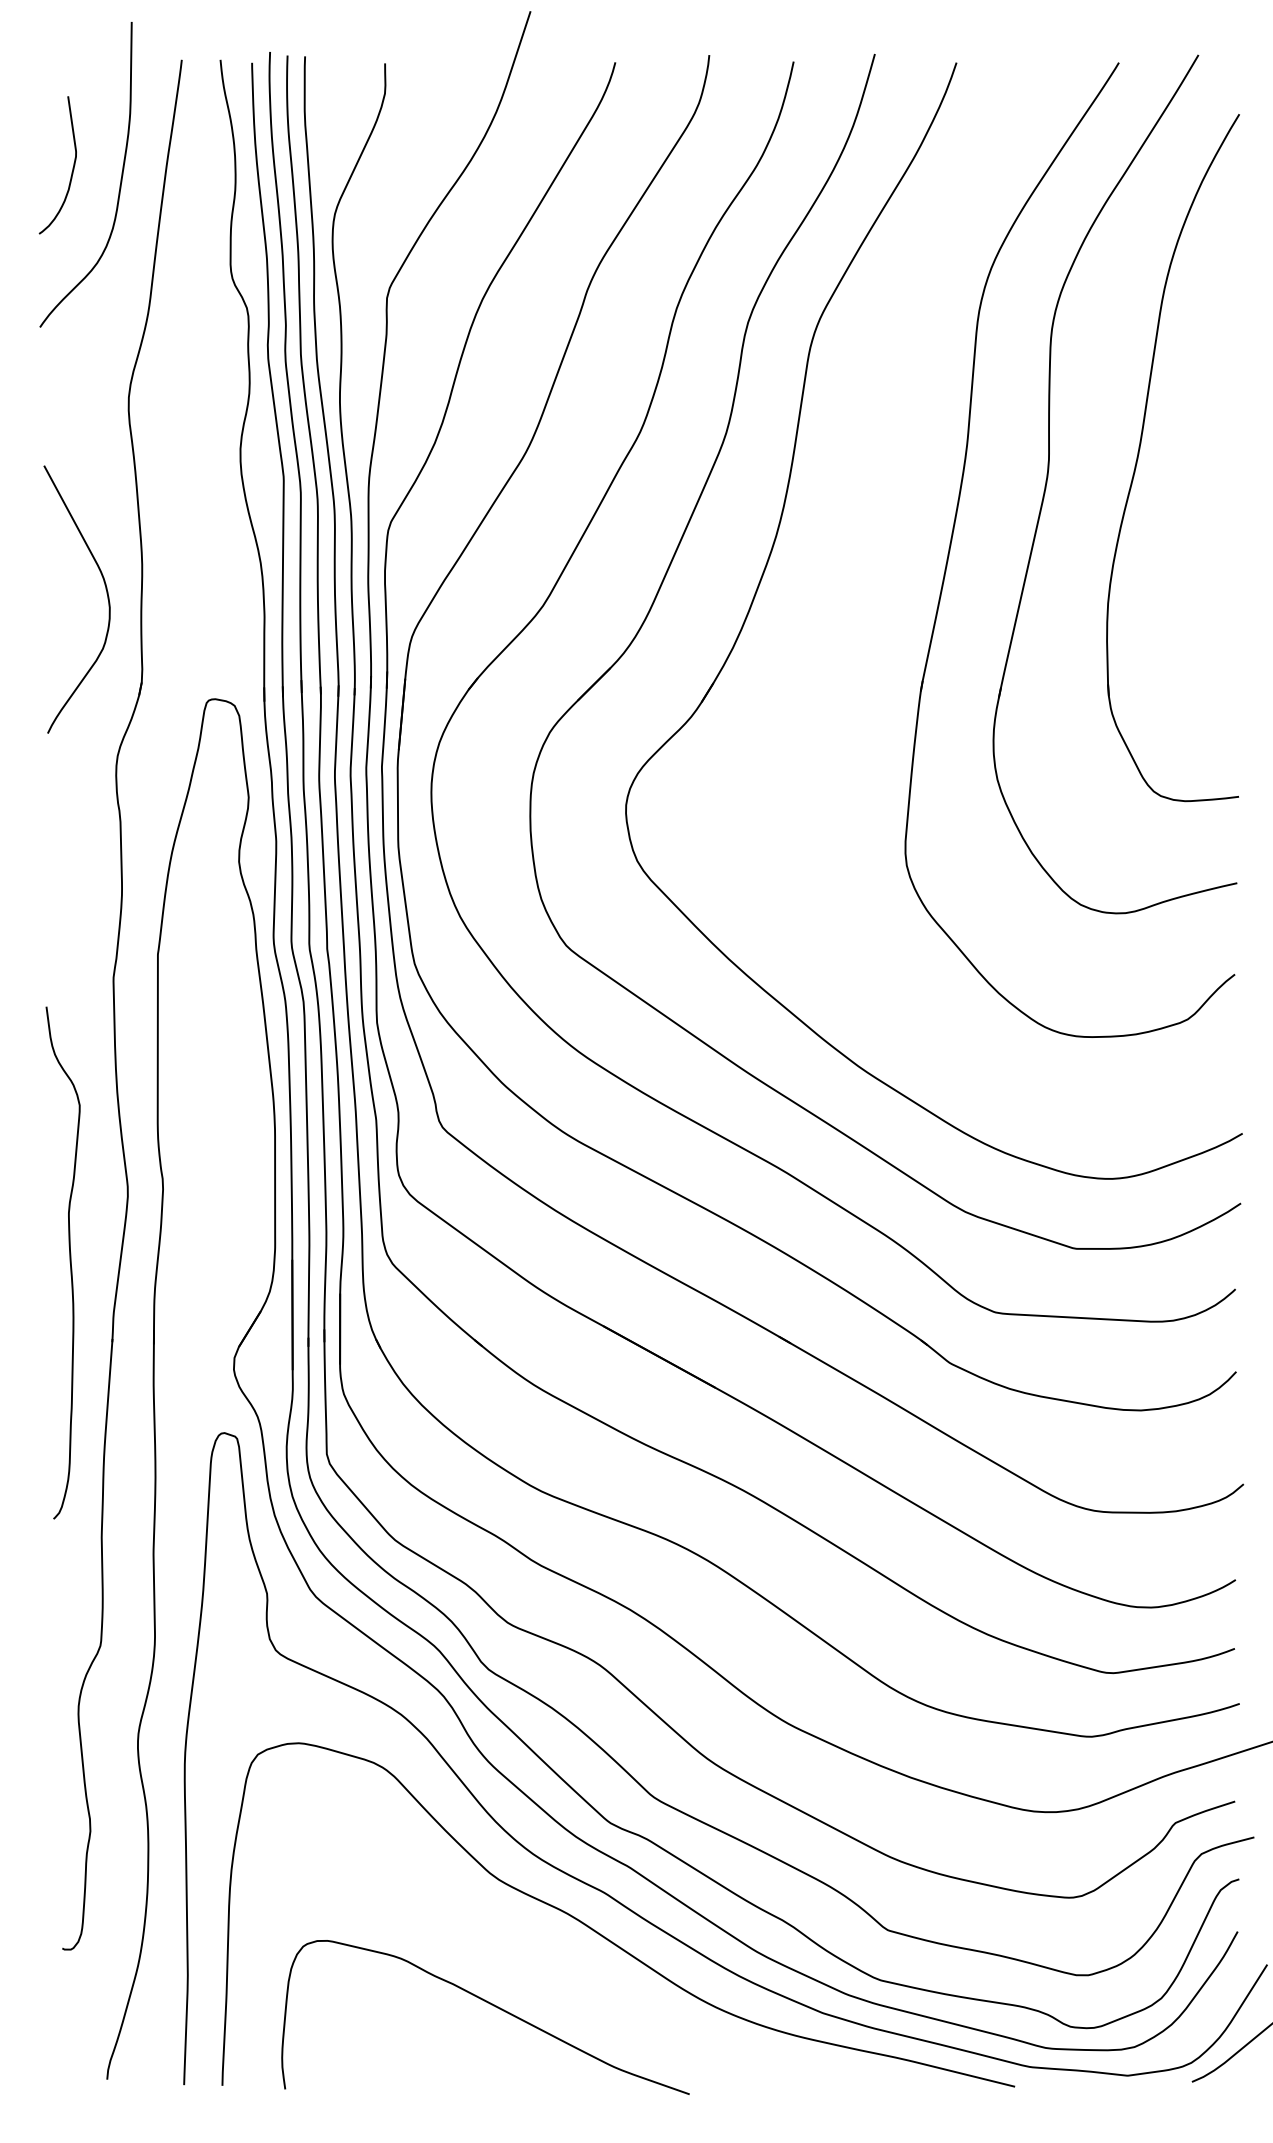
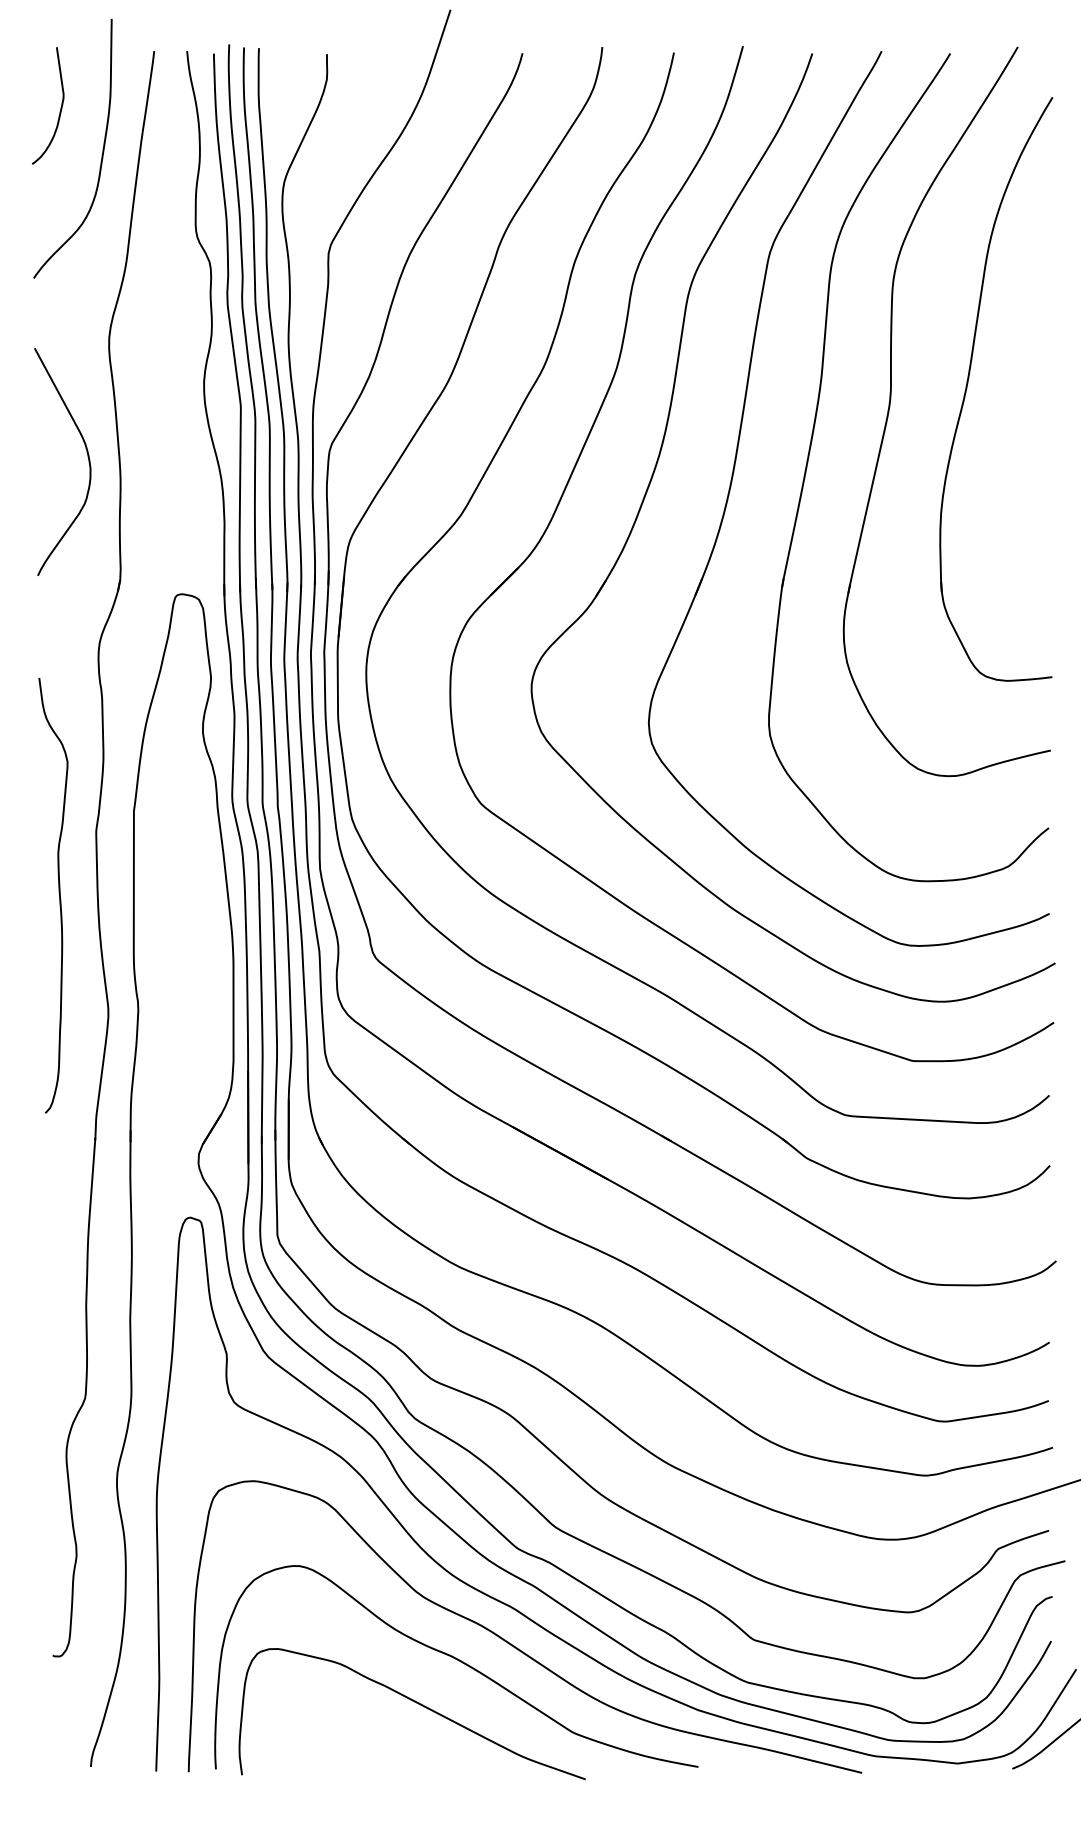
curve: (72, 167) -> (60, 107), moved
part: (863, 561) -> (733, 477), added
curve: (106, 594) -> (87, 457), moved
curve: (69, 1262) -> (58, 895), moved
curve: (540, 1955) -> (458, 1661), added

